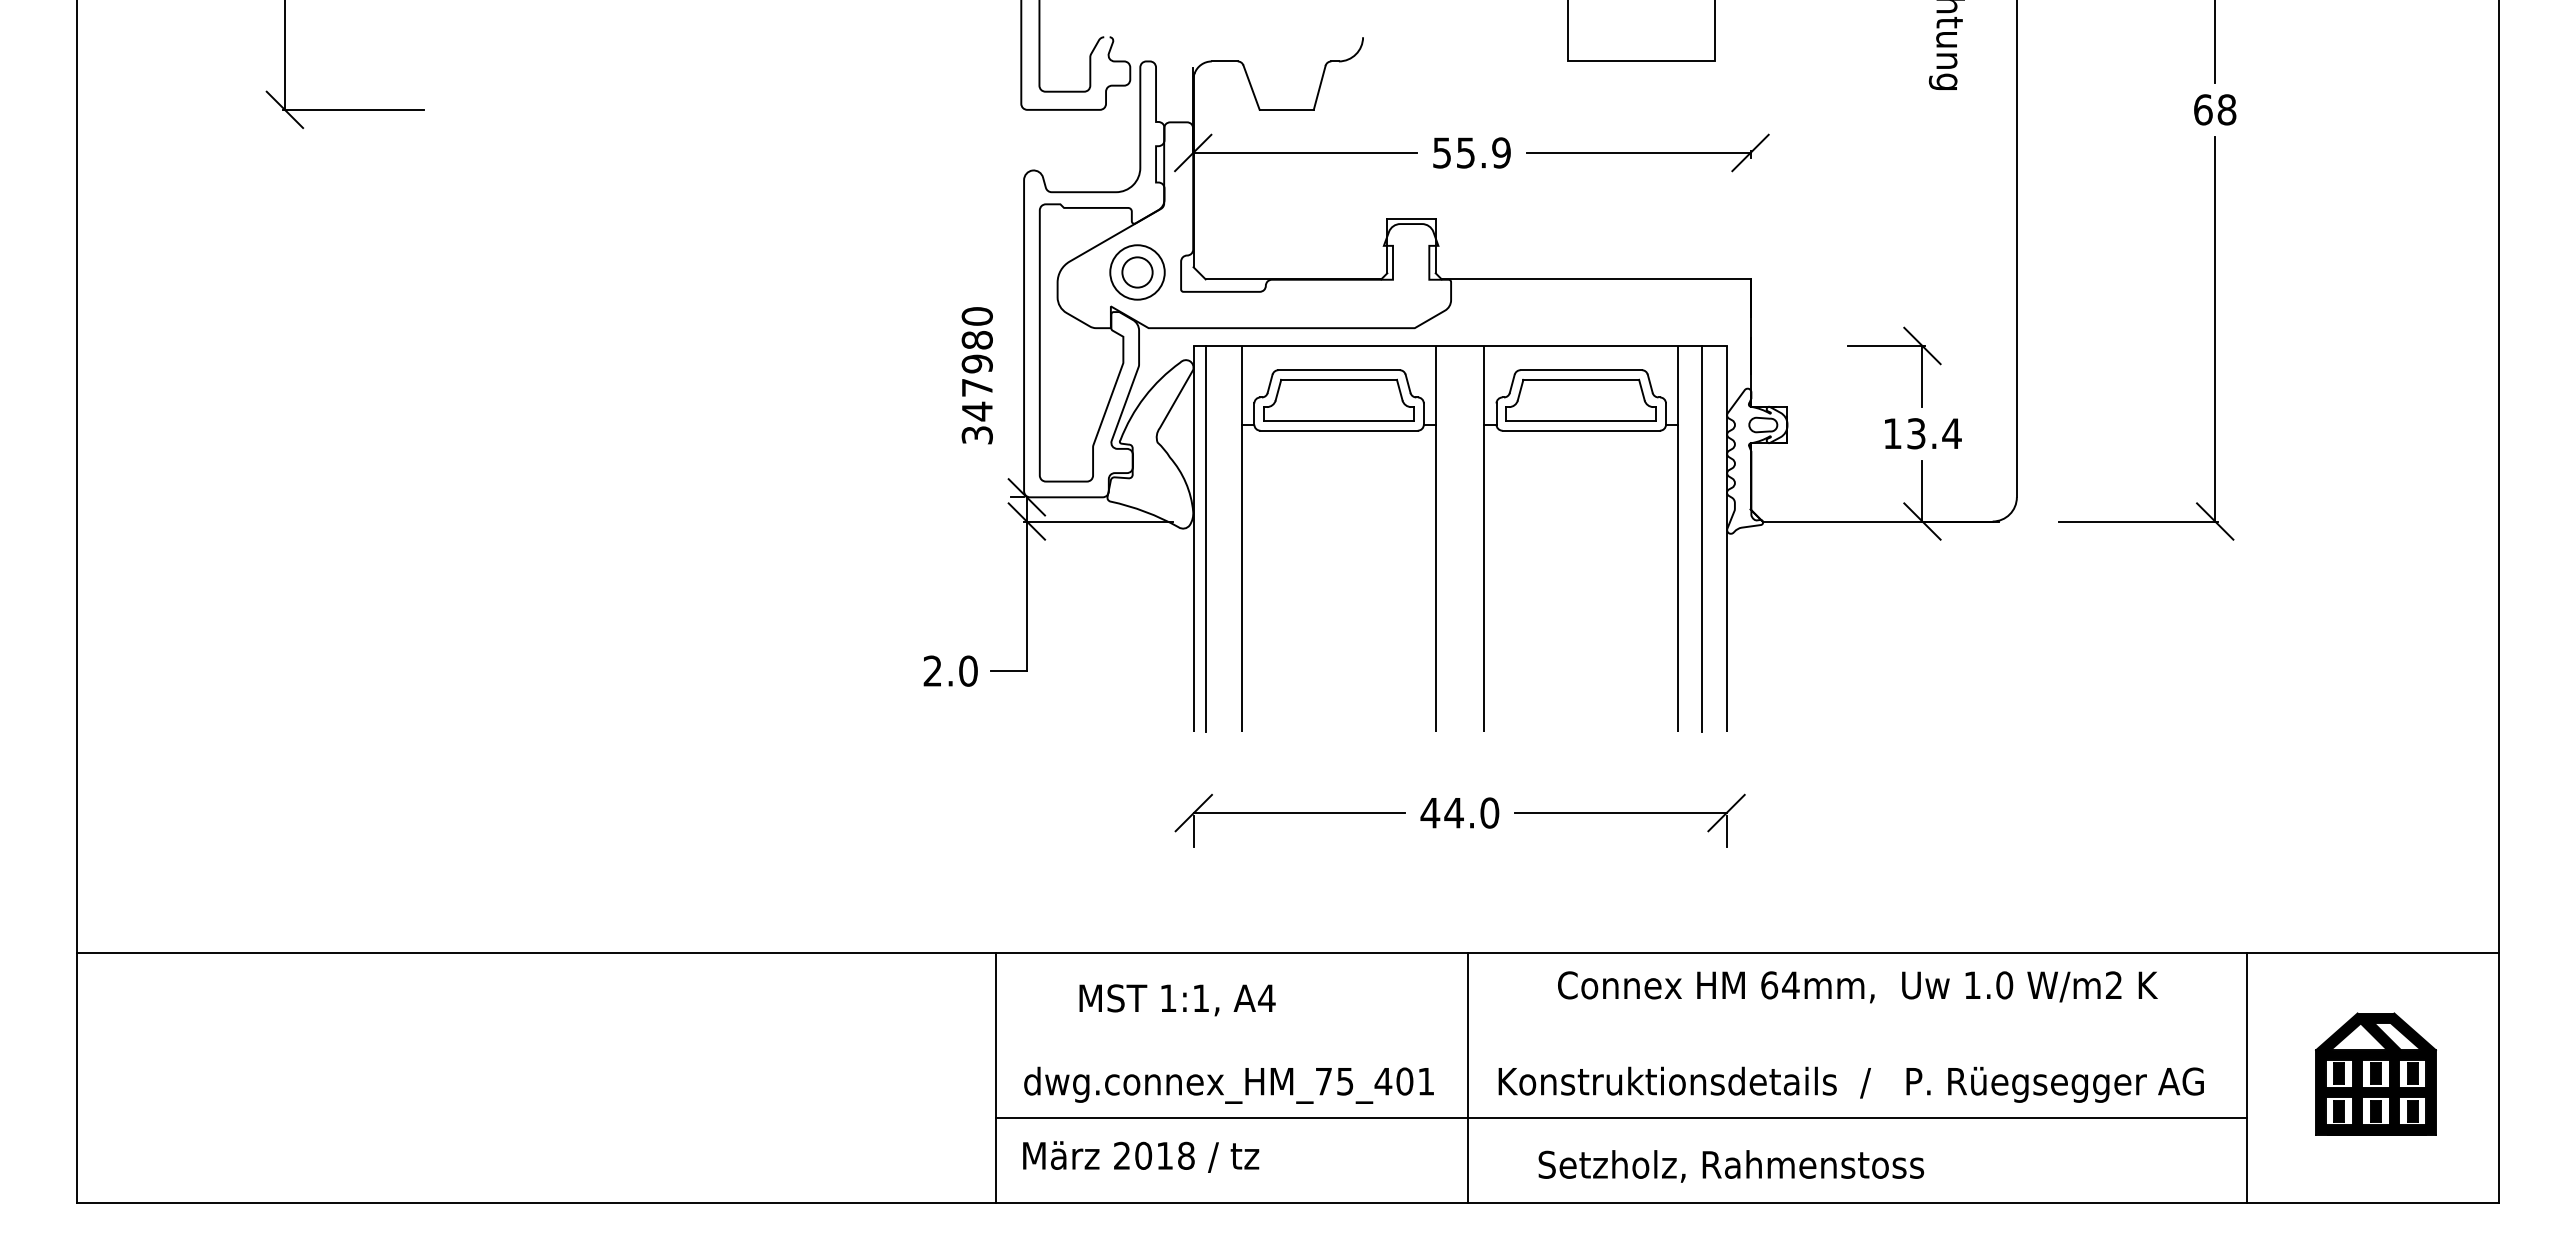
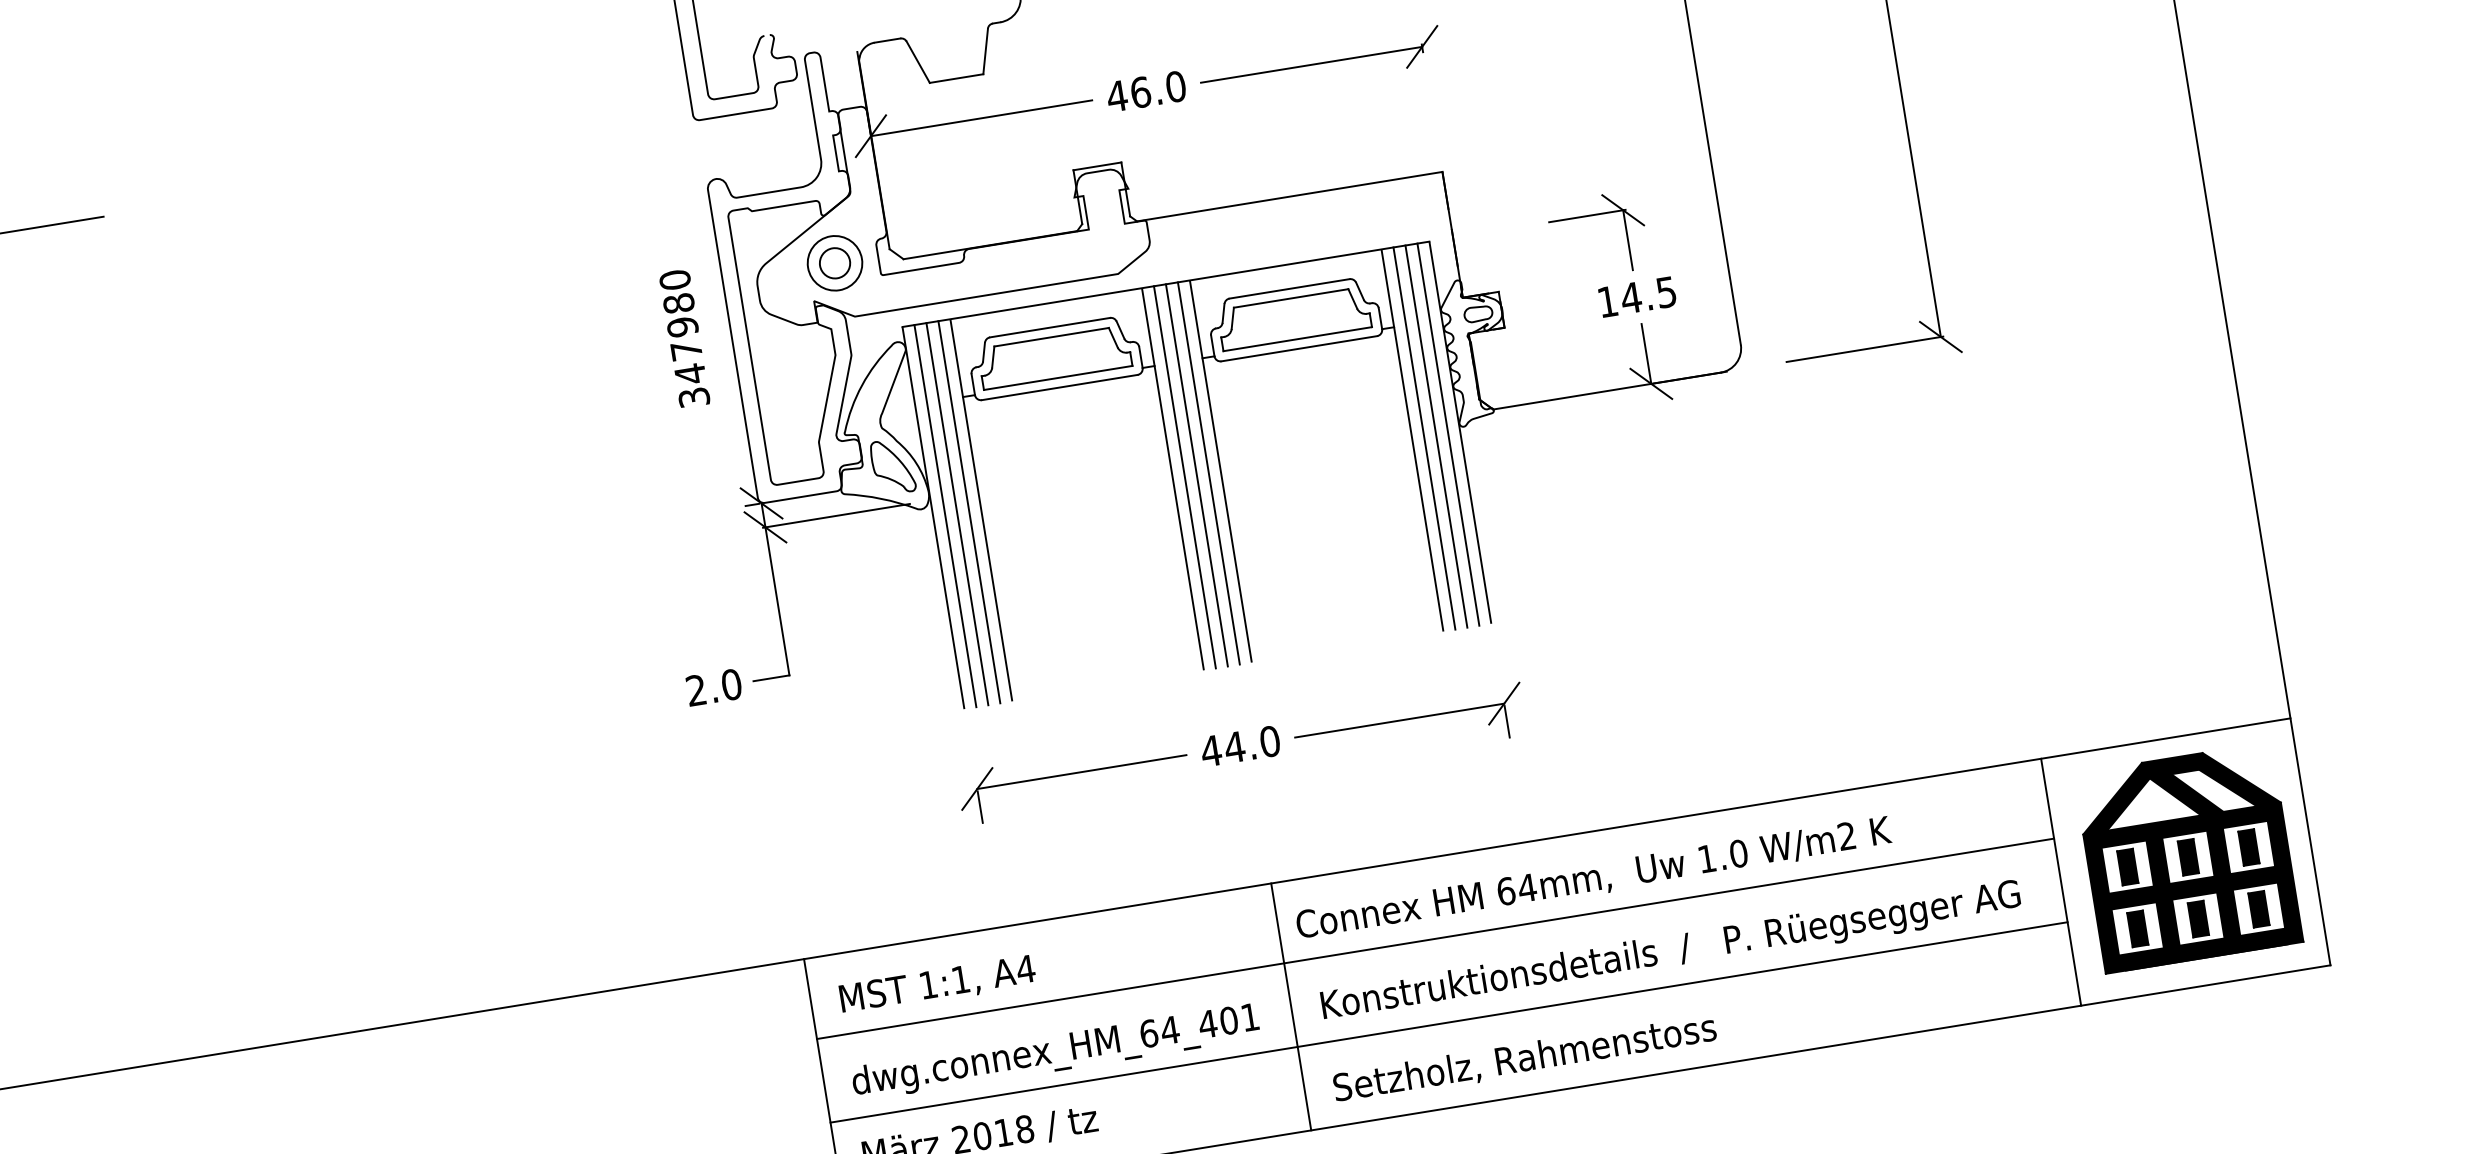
text: (1471, 152) -> (1146, 91), 55.9 -> 46.0
text: (976, 375) -> (683, 338), moved
text: (1933, 433) -> (1648, 295), 13.4 -> 14.5
part: (1161, 482) -> (892, 467), added
line: (1218, 538) -> (957, 513), added
line: (1230, 538) -> (969, 511), added
line: (1448, 538) -> (1185, 476), added
line: (1460, 538) -> (1197, 474), added
line: (1472, 538) -> (1208, 472), added
line: (1690, 538) -> (1424, 437), added
line: (1714, 538) -> (1448, 434), added
text: (1857, 987) -> (1593, 879), moved
text: (1177, 1000) -> (937, 985), moved
line: (1620, 1033) -> (1434, 938), added
part: (2375, 1073) -> (2187, 857), size x1.67
text: (1334, 1081) -> (1159, 1031), dwg.connex_HM_75_401 -> dwg.connex_HM_64_401
text: (1731, 1166) -> (1525, 1059), moved

